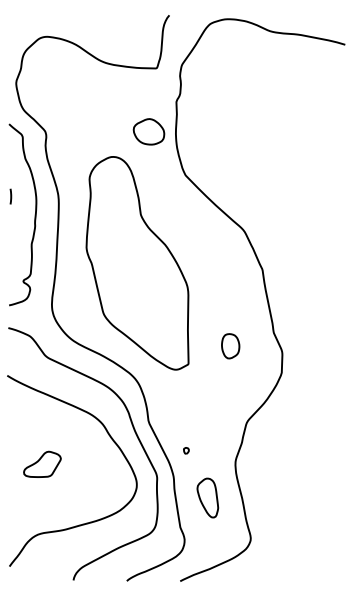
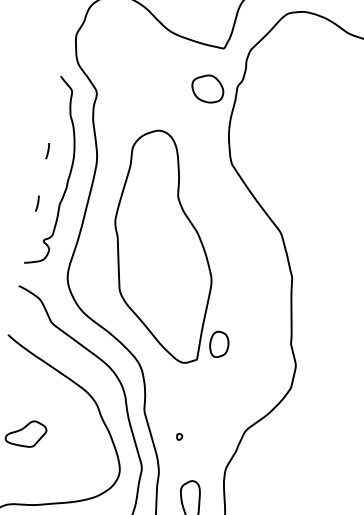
part: (148, 131) -> (207, 88), moved
line: (10, 247) -> (37, 203), added
part: (230, 346) -> (219, 344), moved
part: (186, 450) -> (179, 436), moved

